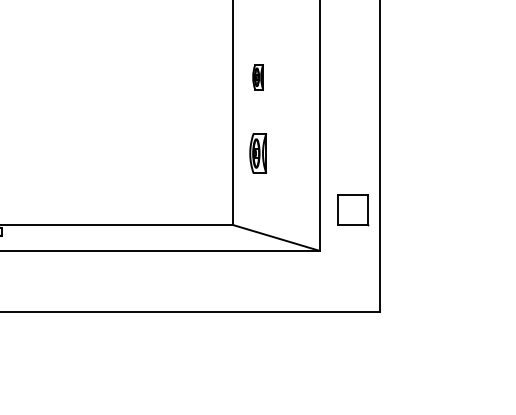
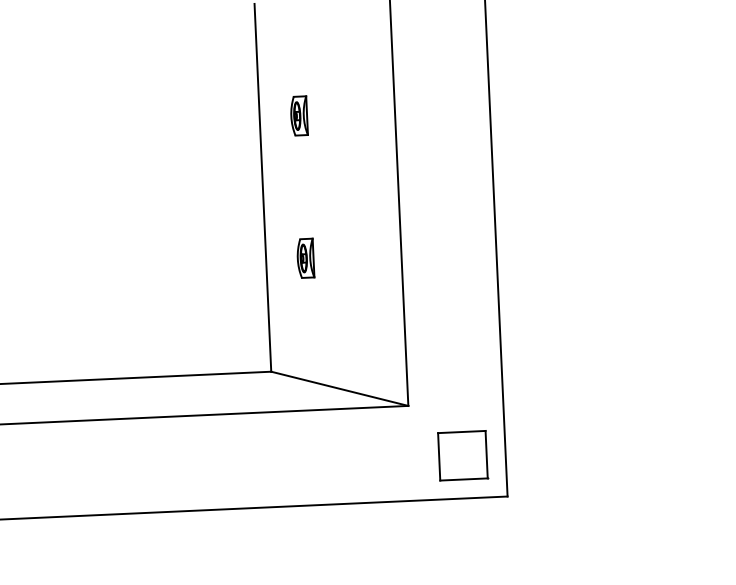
part: (257, 77) -> (298, 116), moved
part: (257, 153) -> (304, 258), size x0.62
part: (353, 210) -> (463, 456), moved

